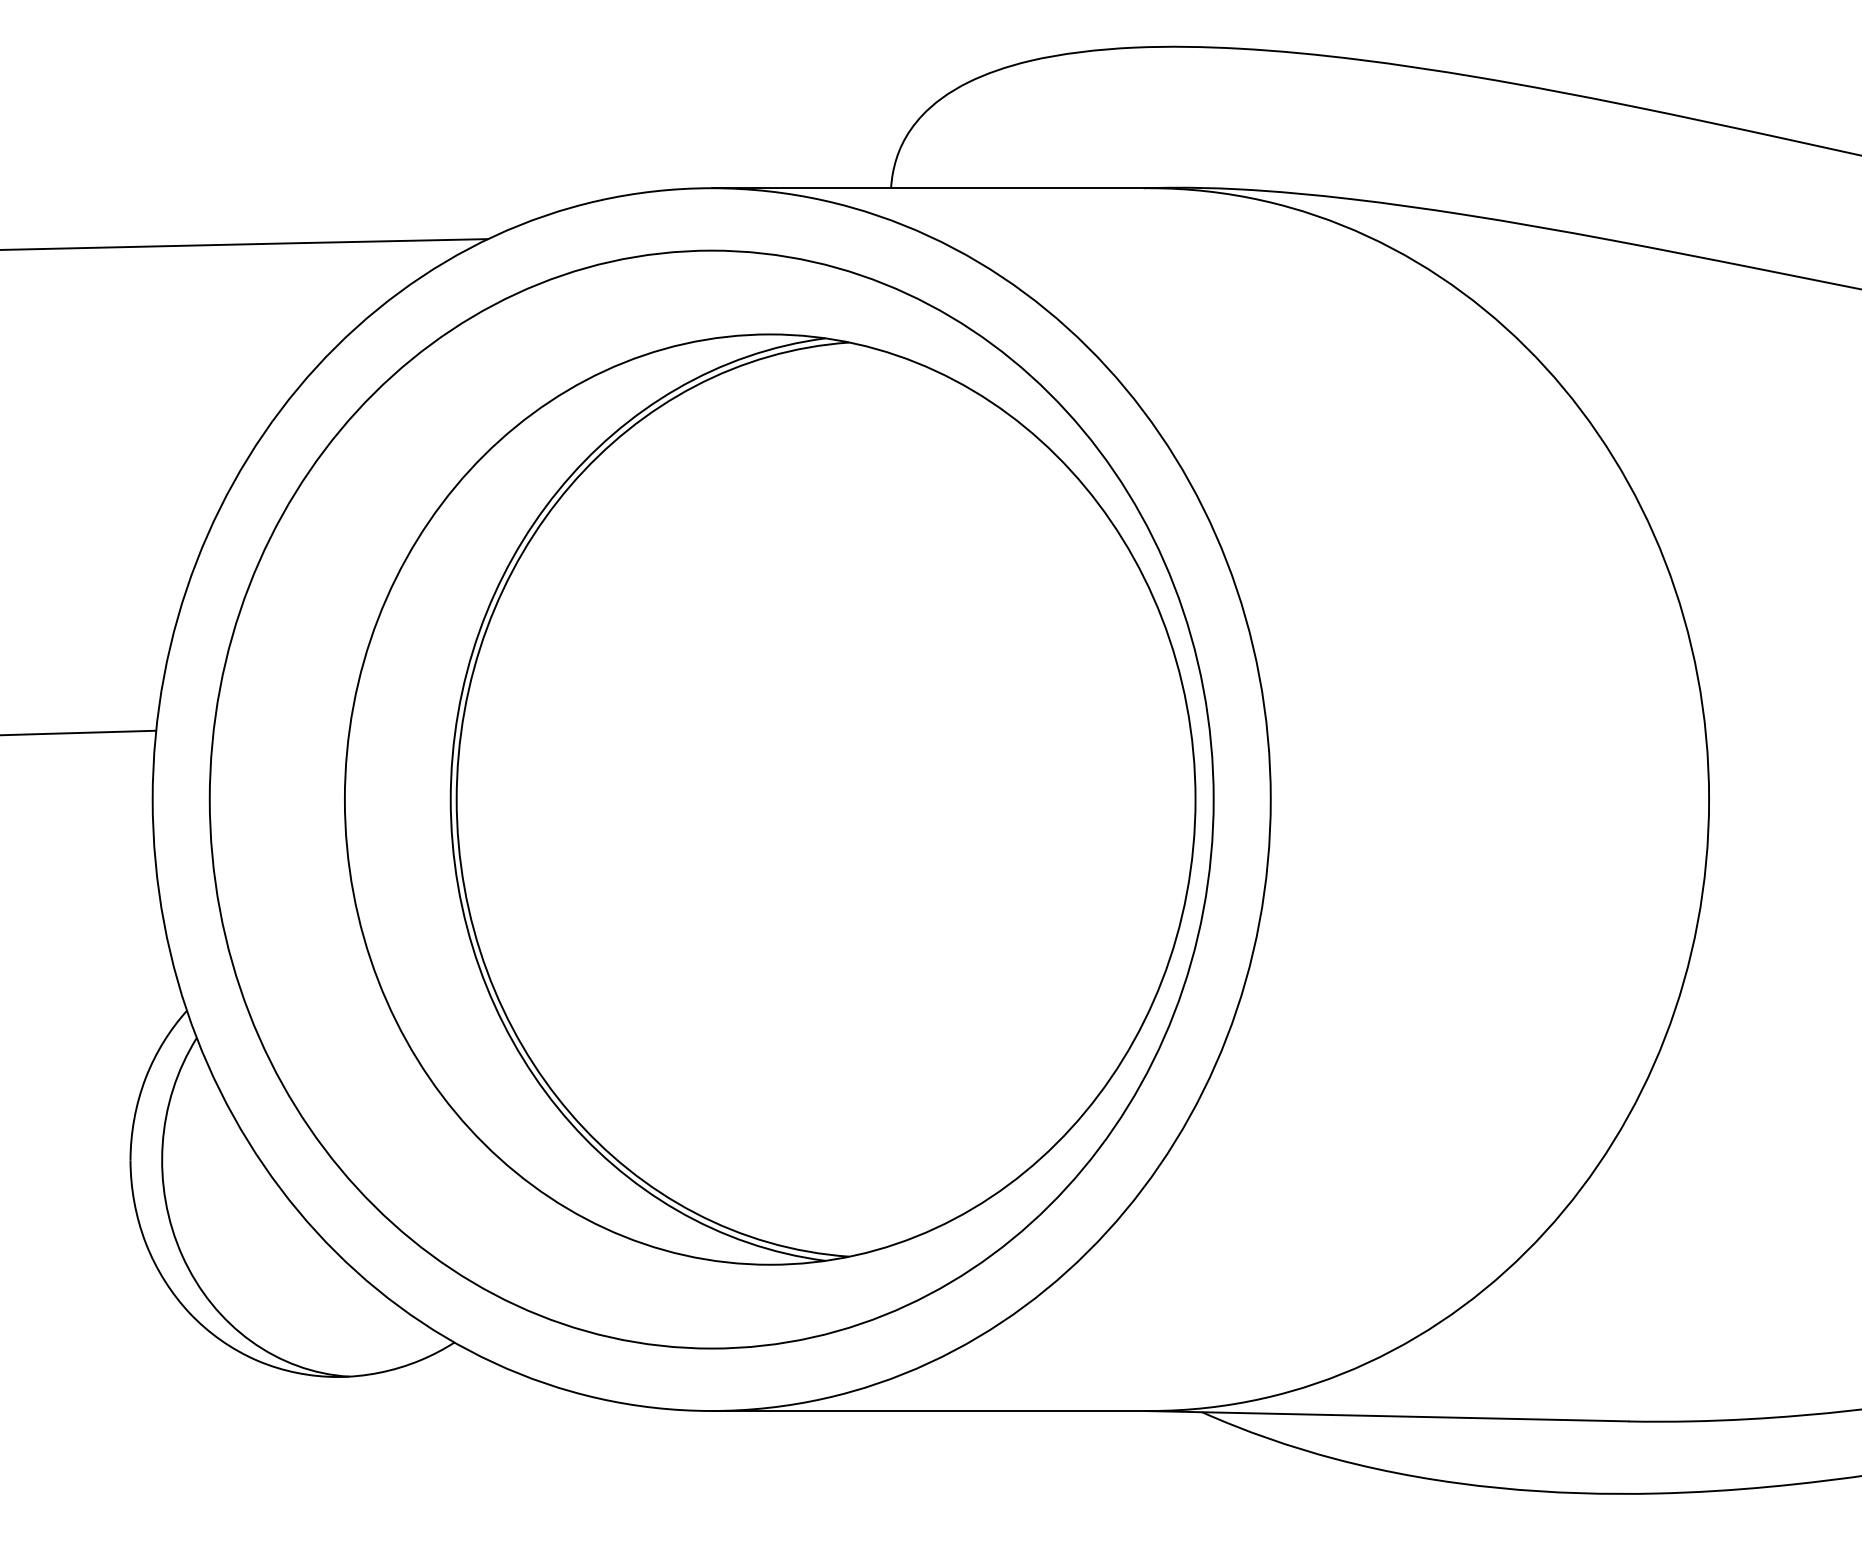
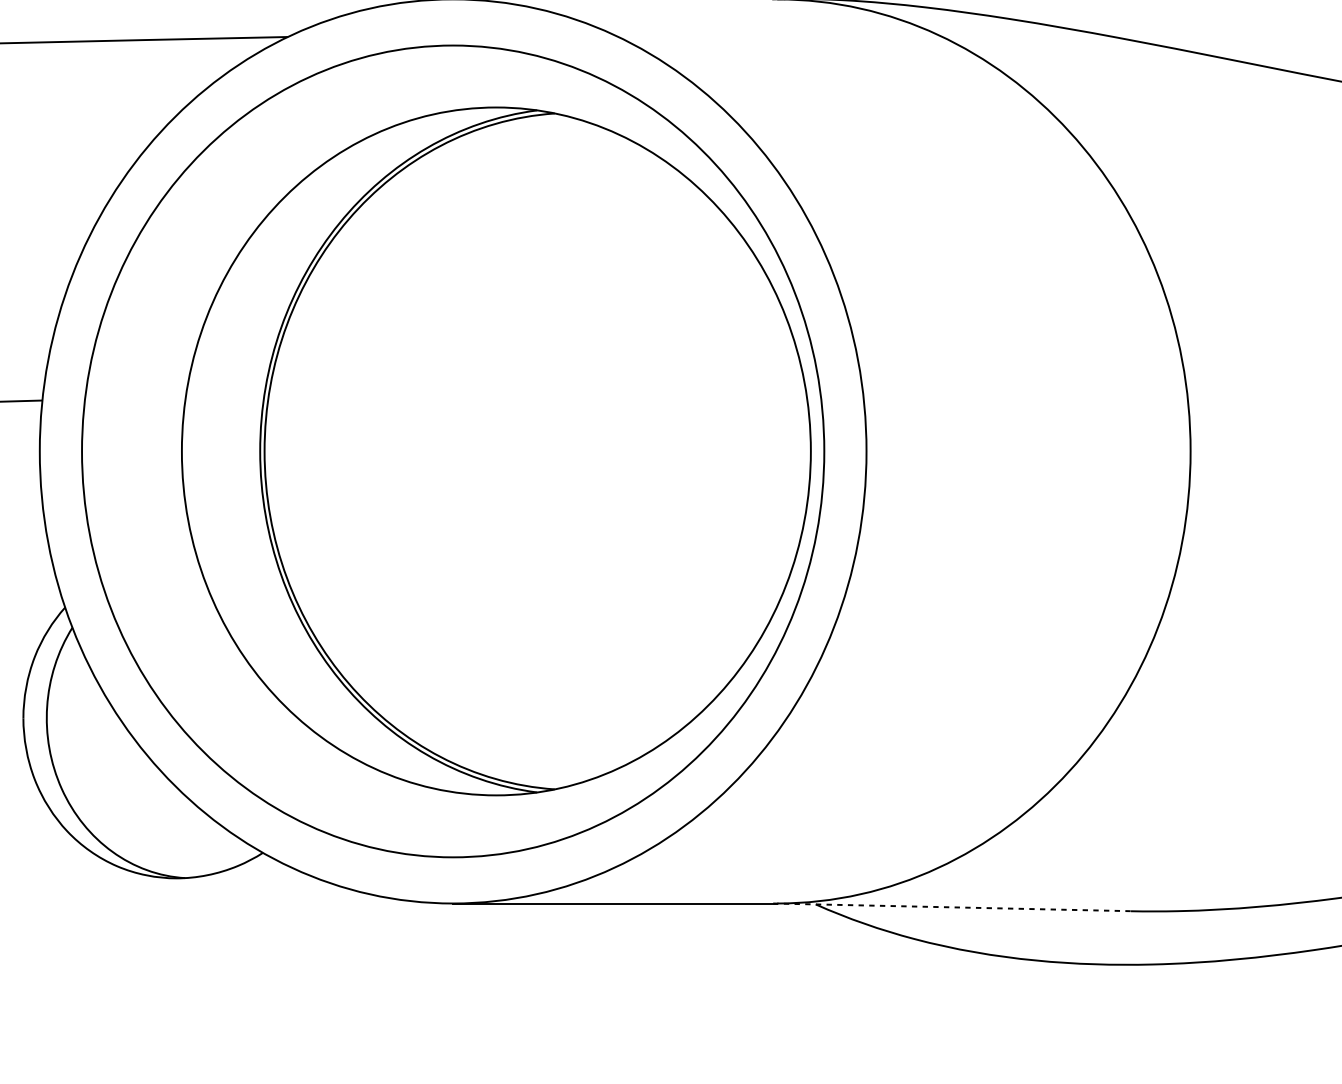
line: (1387, 1416) -> (952, 907), solid -> dashed

